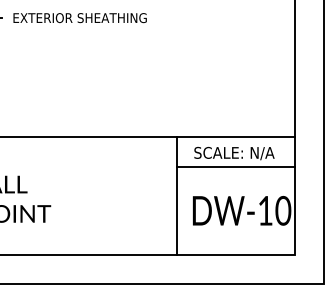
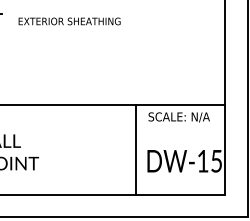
text: (79, 18) -> (69, 21), moved
line: (235, 166) -> (180, 127), removed
text: (283, 210) -> (216, 160), DW-10 -> DW-15

